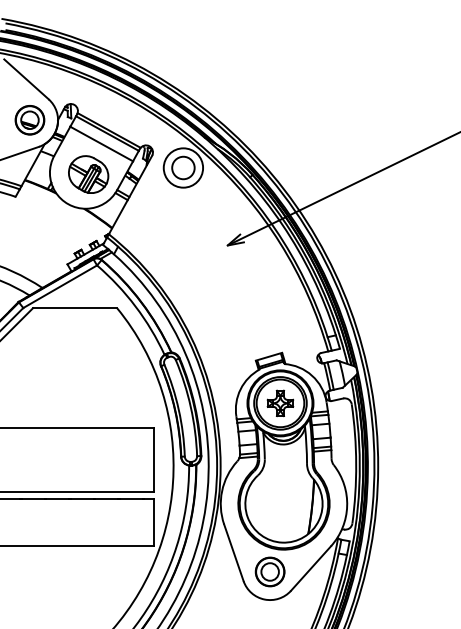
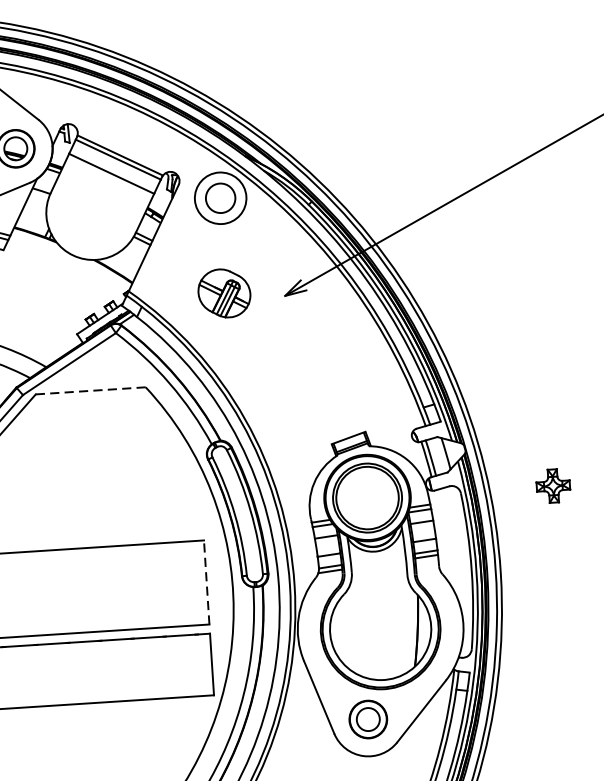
part: (88, 174) -> (224, 293), moved
line: (74, 308) -> (90, 391), solid -> dashed
part: (280, 403) -> (553, 486), moved
line: (153, 459) -> (206, 582), solid -> dashed

